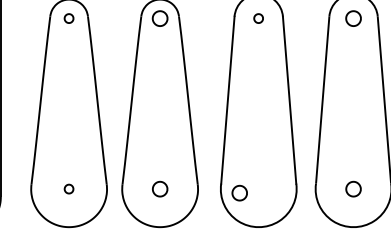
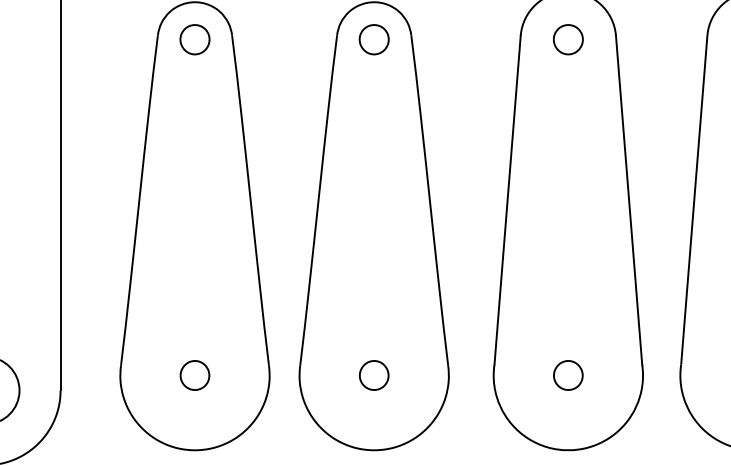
part: (68, 18) -> (193, 39), size x1.67
part: (258, 18) -> (567, 39), size x1.67
part: (68, 188) -> (193, 374), size x1.67
part: (239, 192) -> (567, 374), moved

